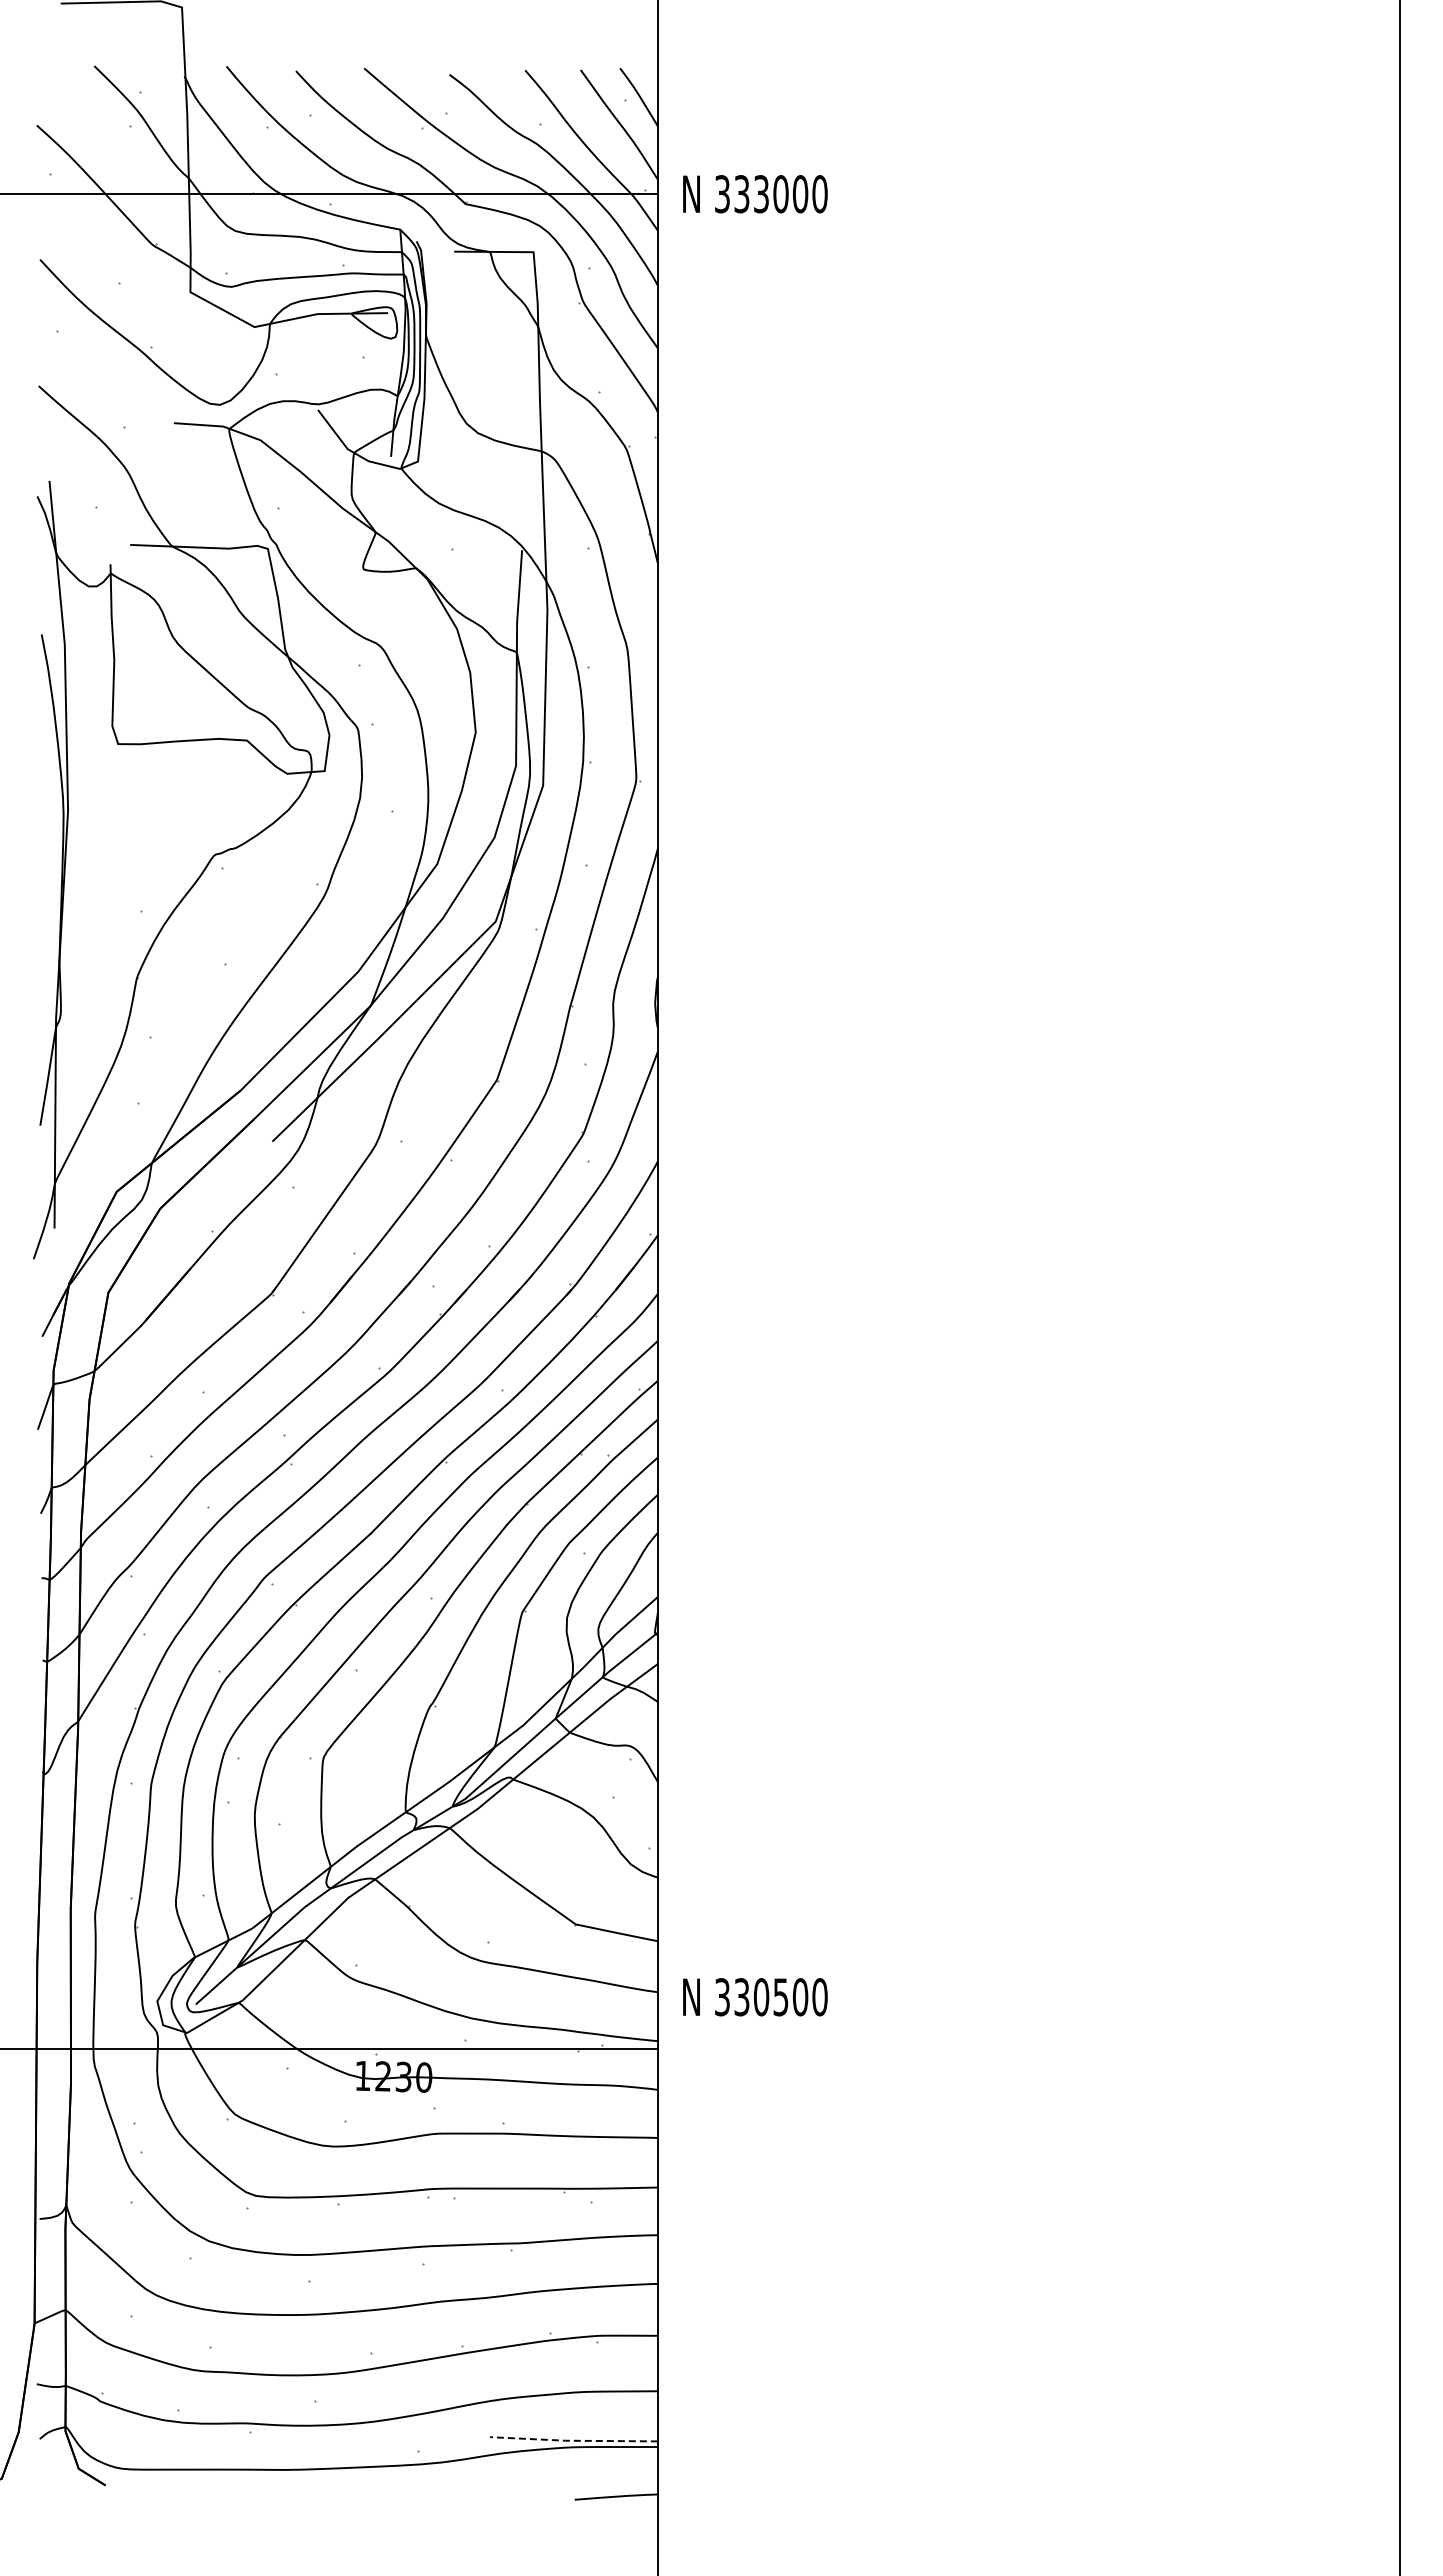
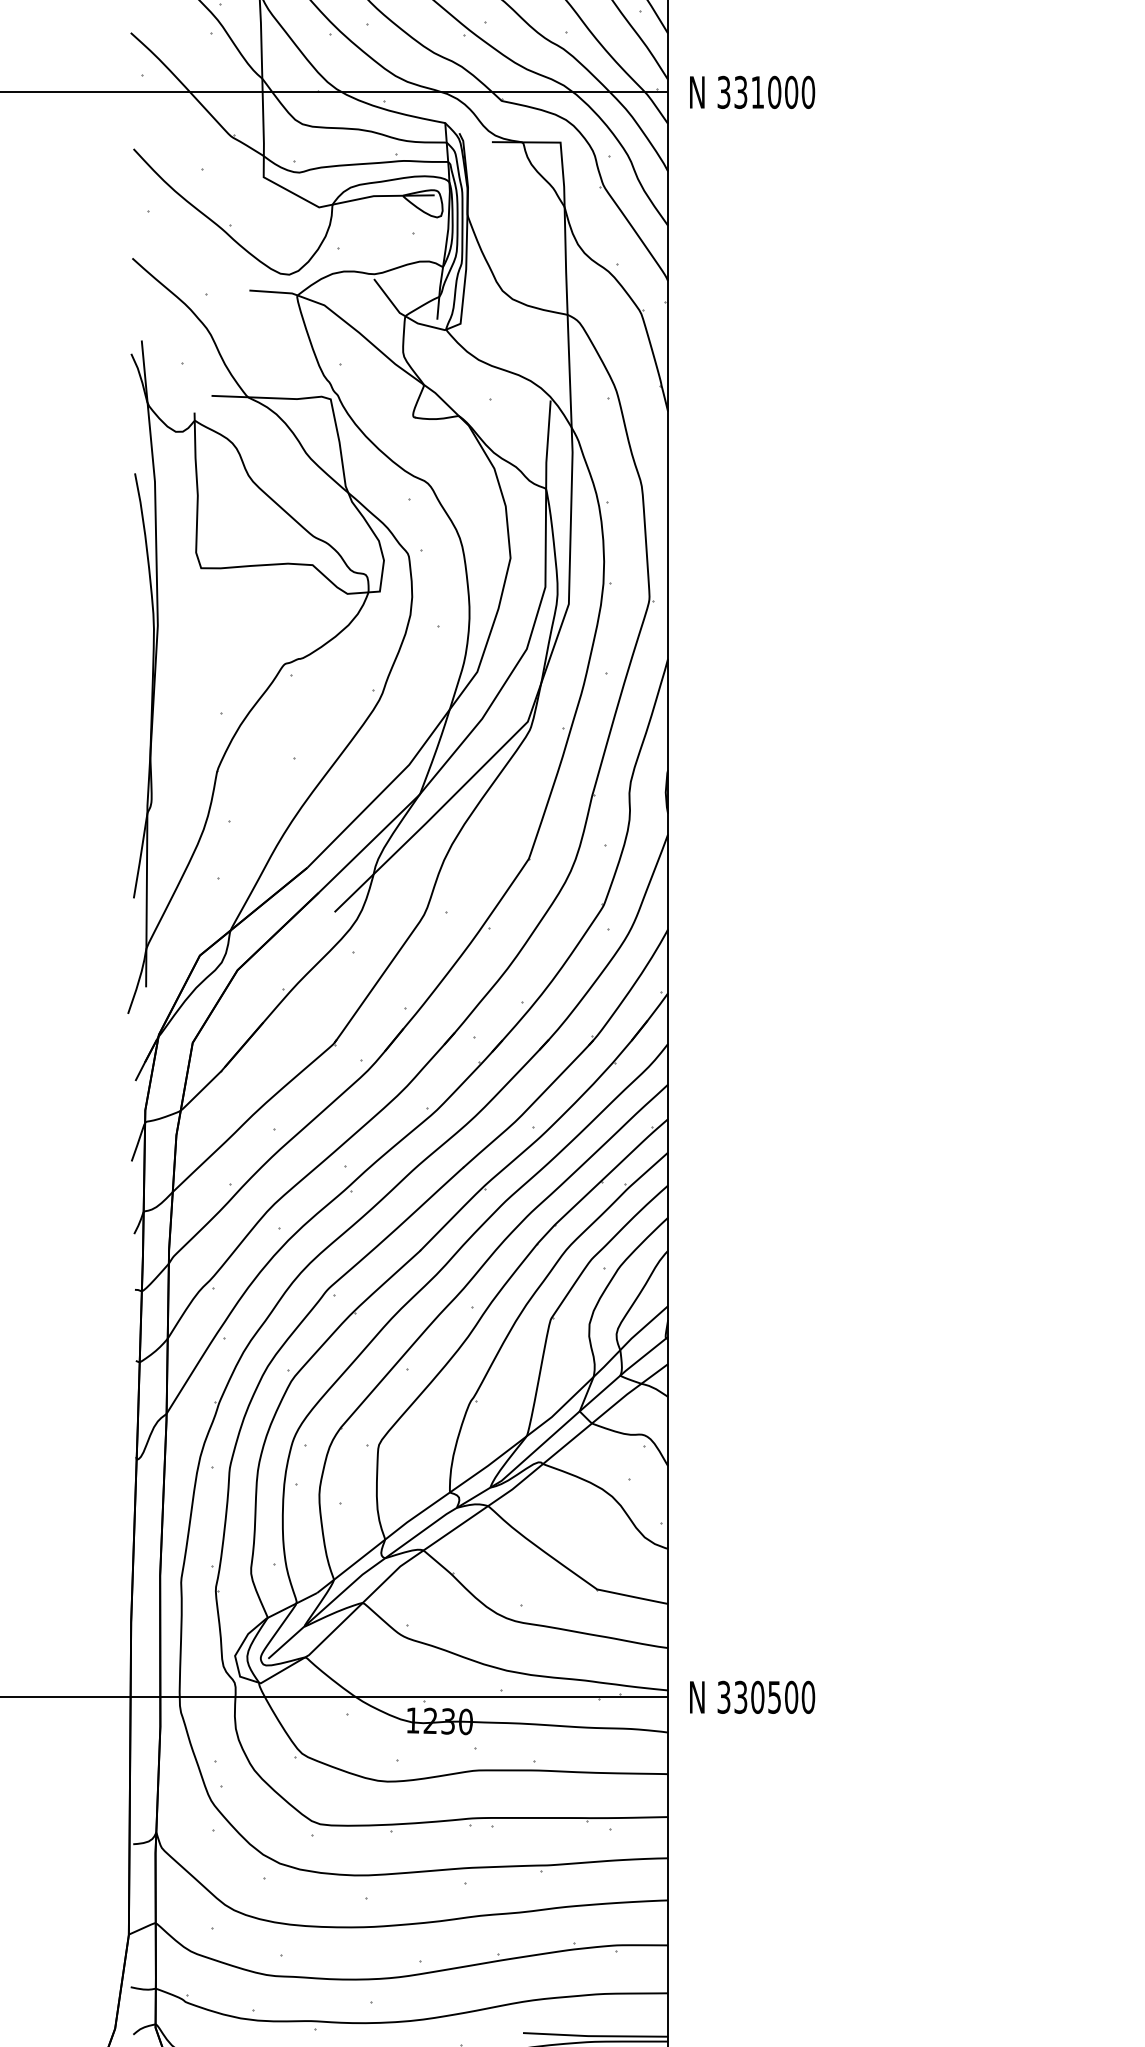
text: (761, 194) -> (757, 92), 333000 -> 331000
text: (755, 1997) -> (752, 1697), moved
line: (573, 2440) -> (595, 2035), dashed -> solid

